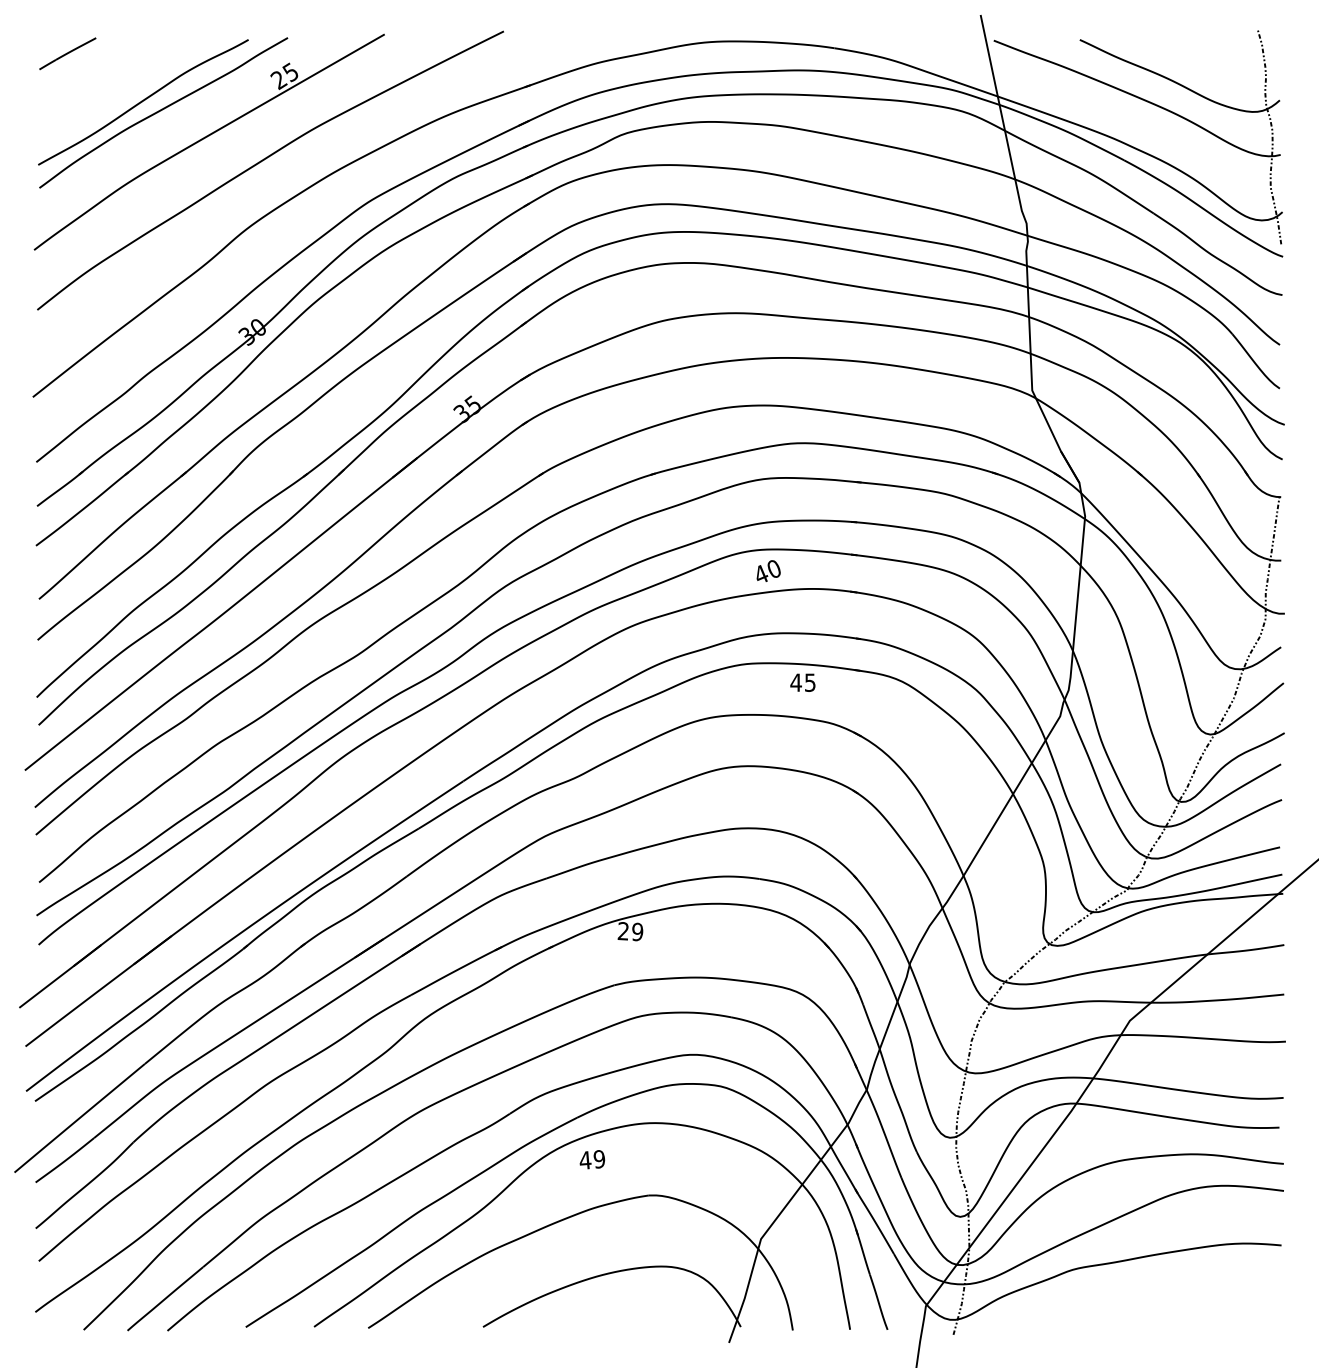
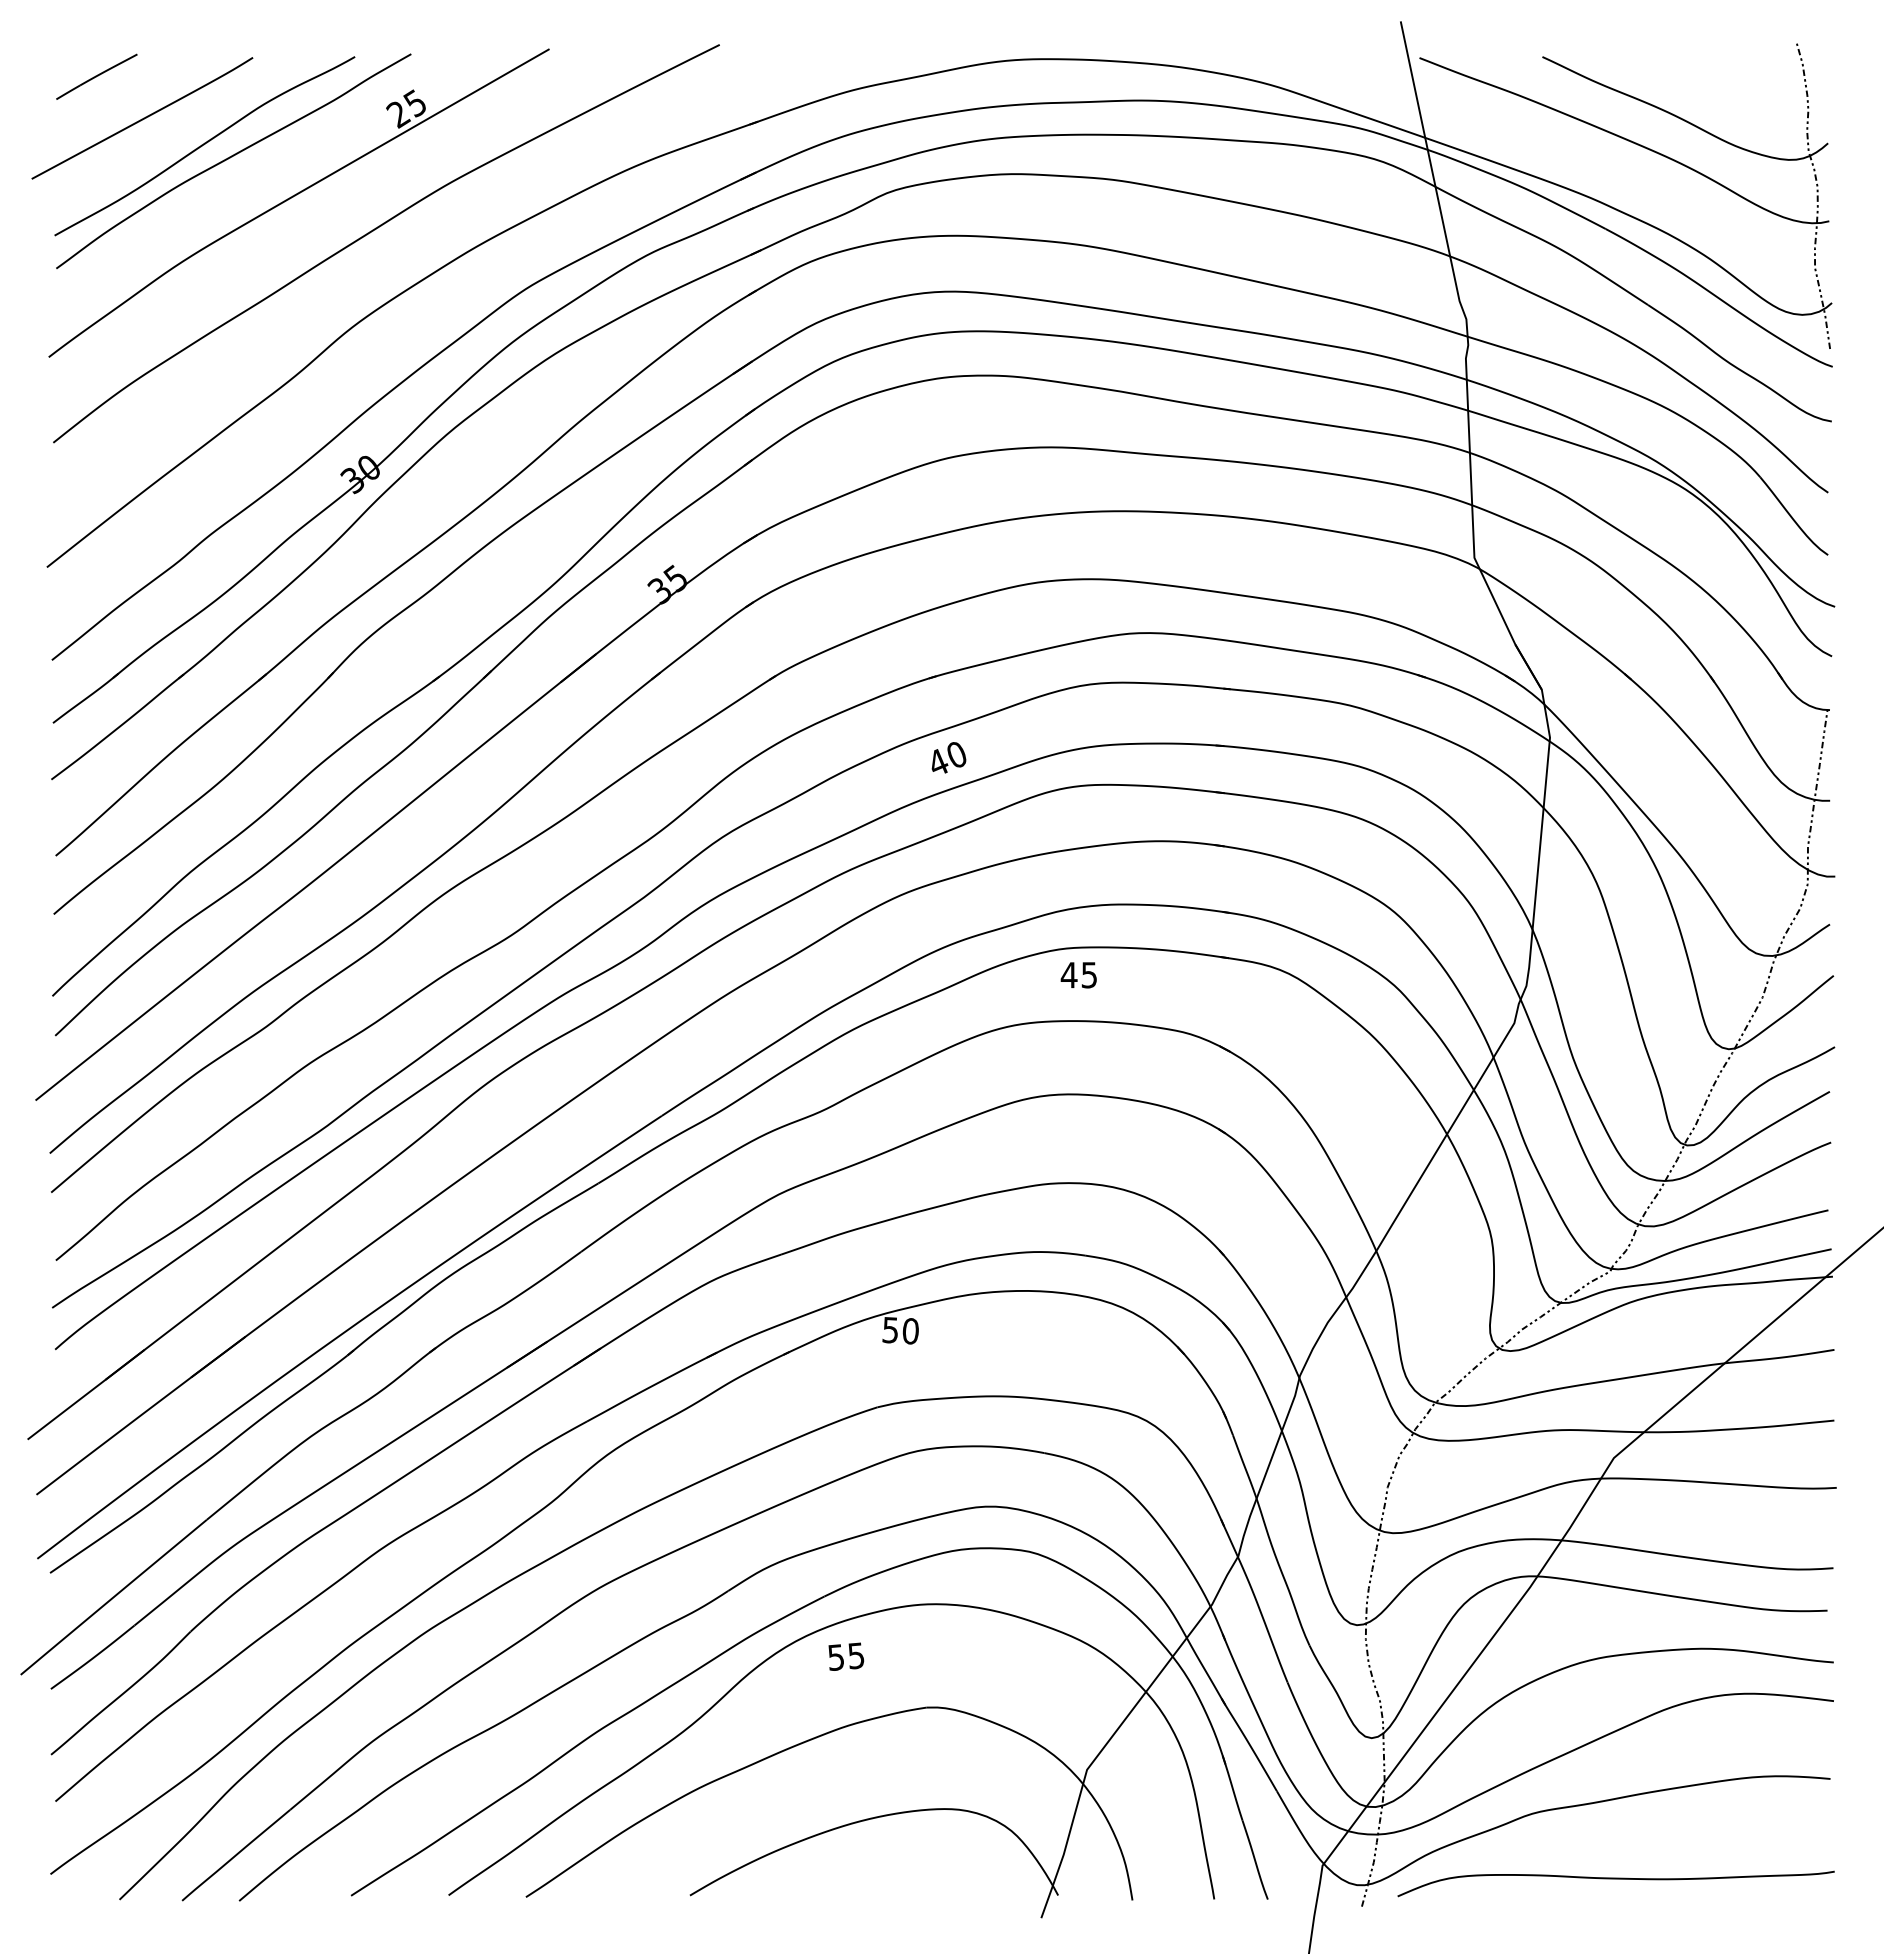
curve: (99, 82) -> (142, 118), added
text: (768, 570) -> (948, 757), moved
text: (802, 682) -> (1078, 975), moved
text: (630, 931) -> (900, 1330), 29 -> 50
text: (592, 1159) -> (846, 1656), 49 -> 55
curve: (1131, 1315) -> (1615, 1879), added

